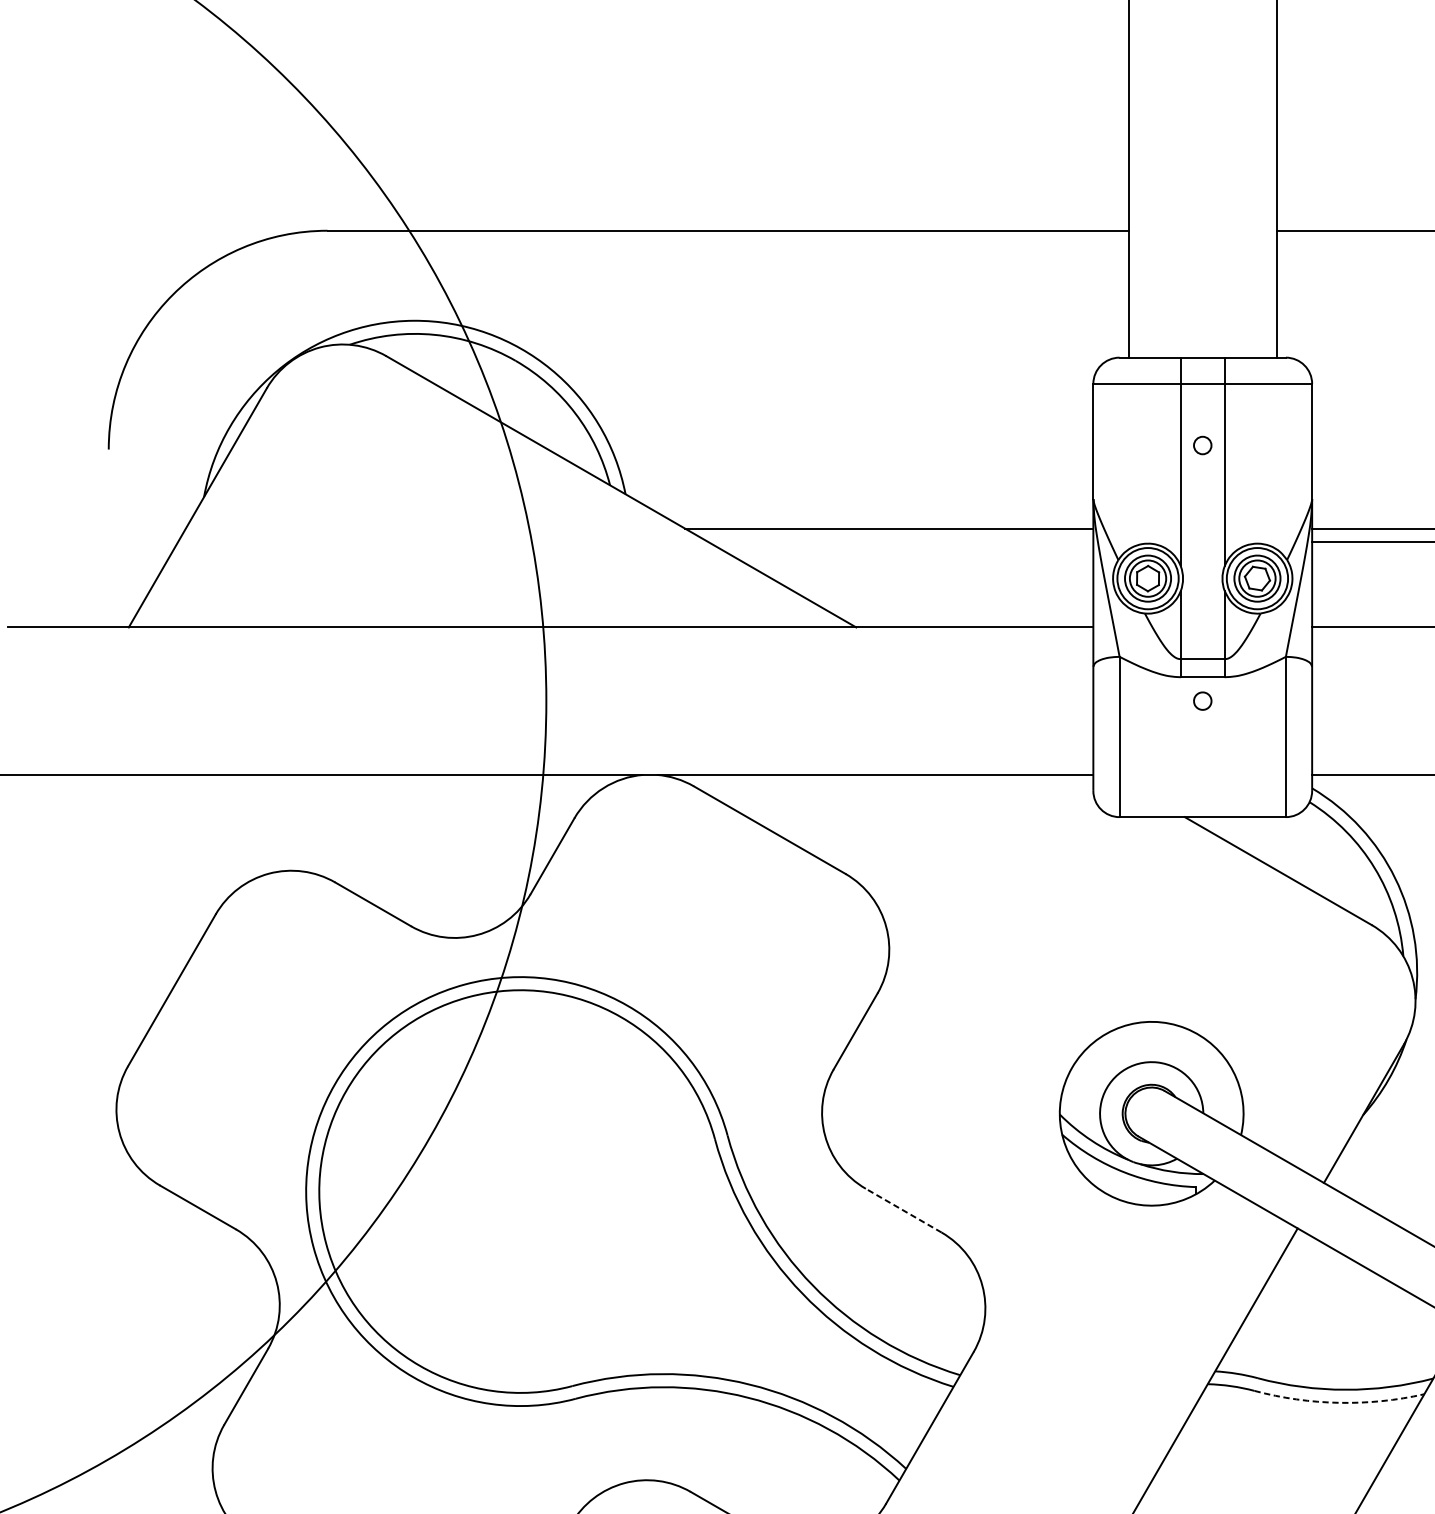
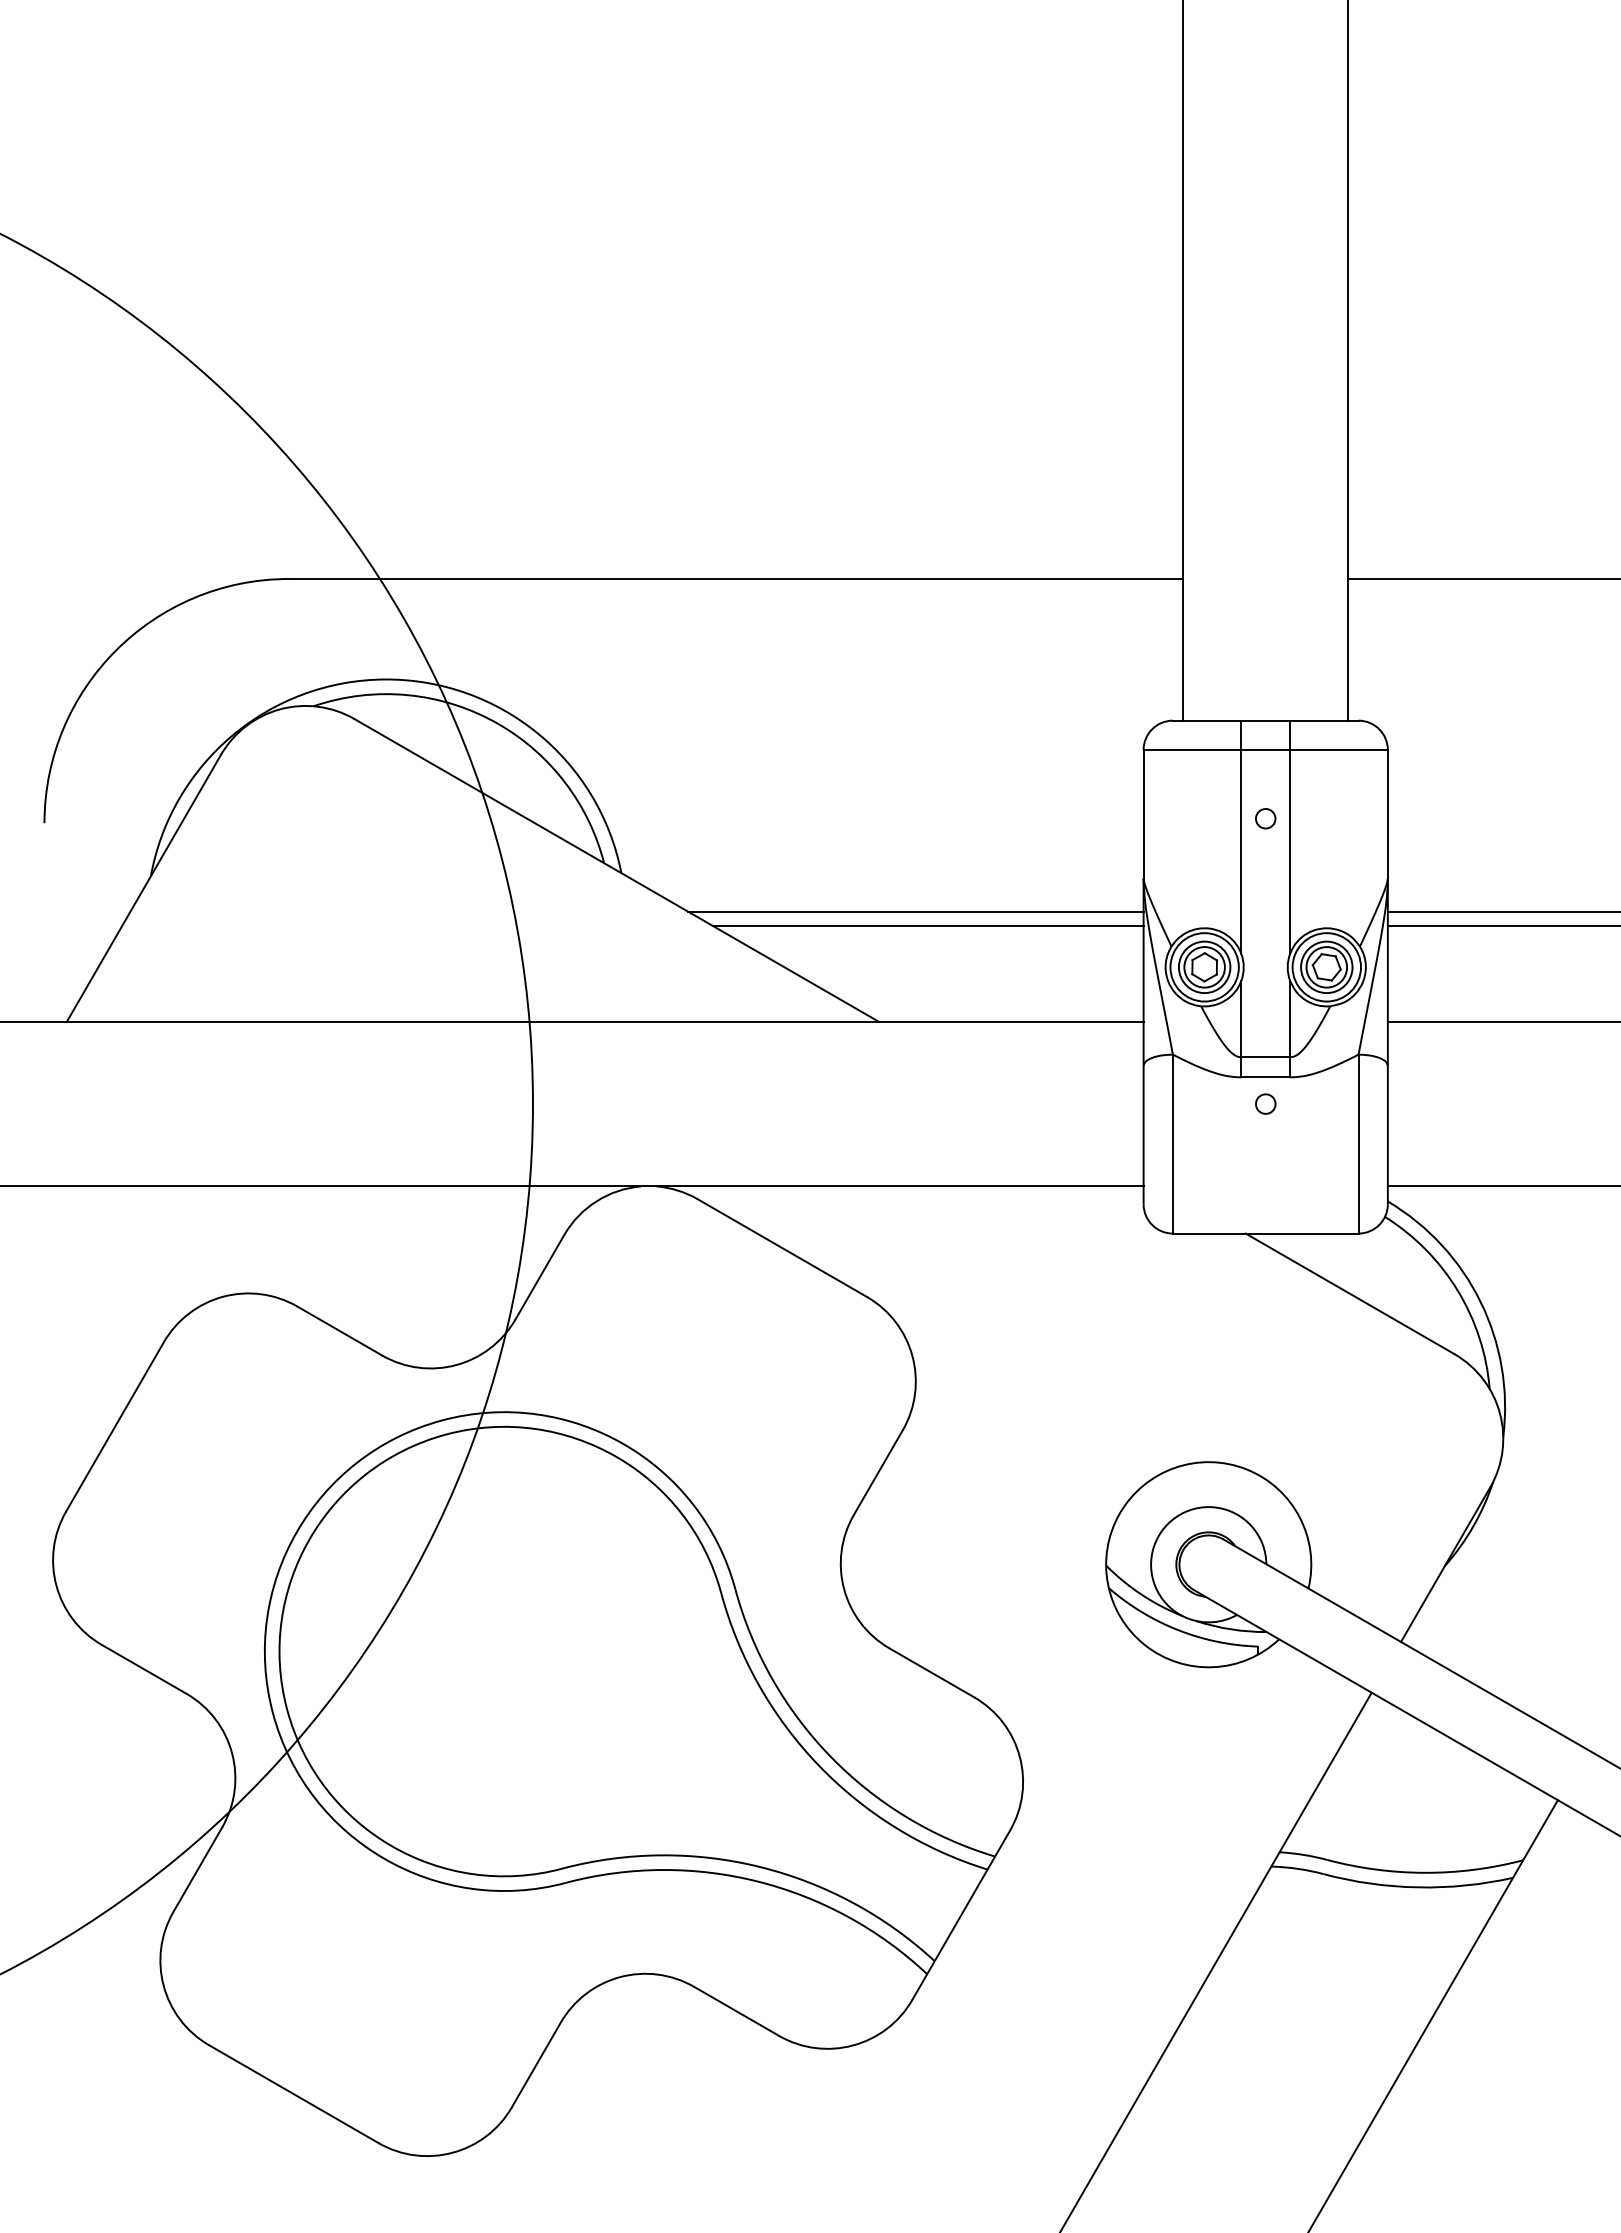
line: (900, 542) -> (928, 926), added
line: (903, 1210) -> (931, 1672), dashed -> solid
arc: (1339, 1402) -> (1418, 1887), dashed -> solid

